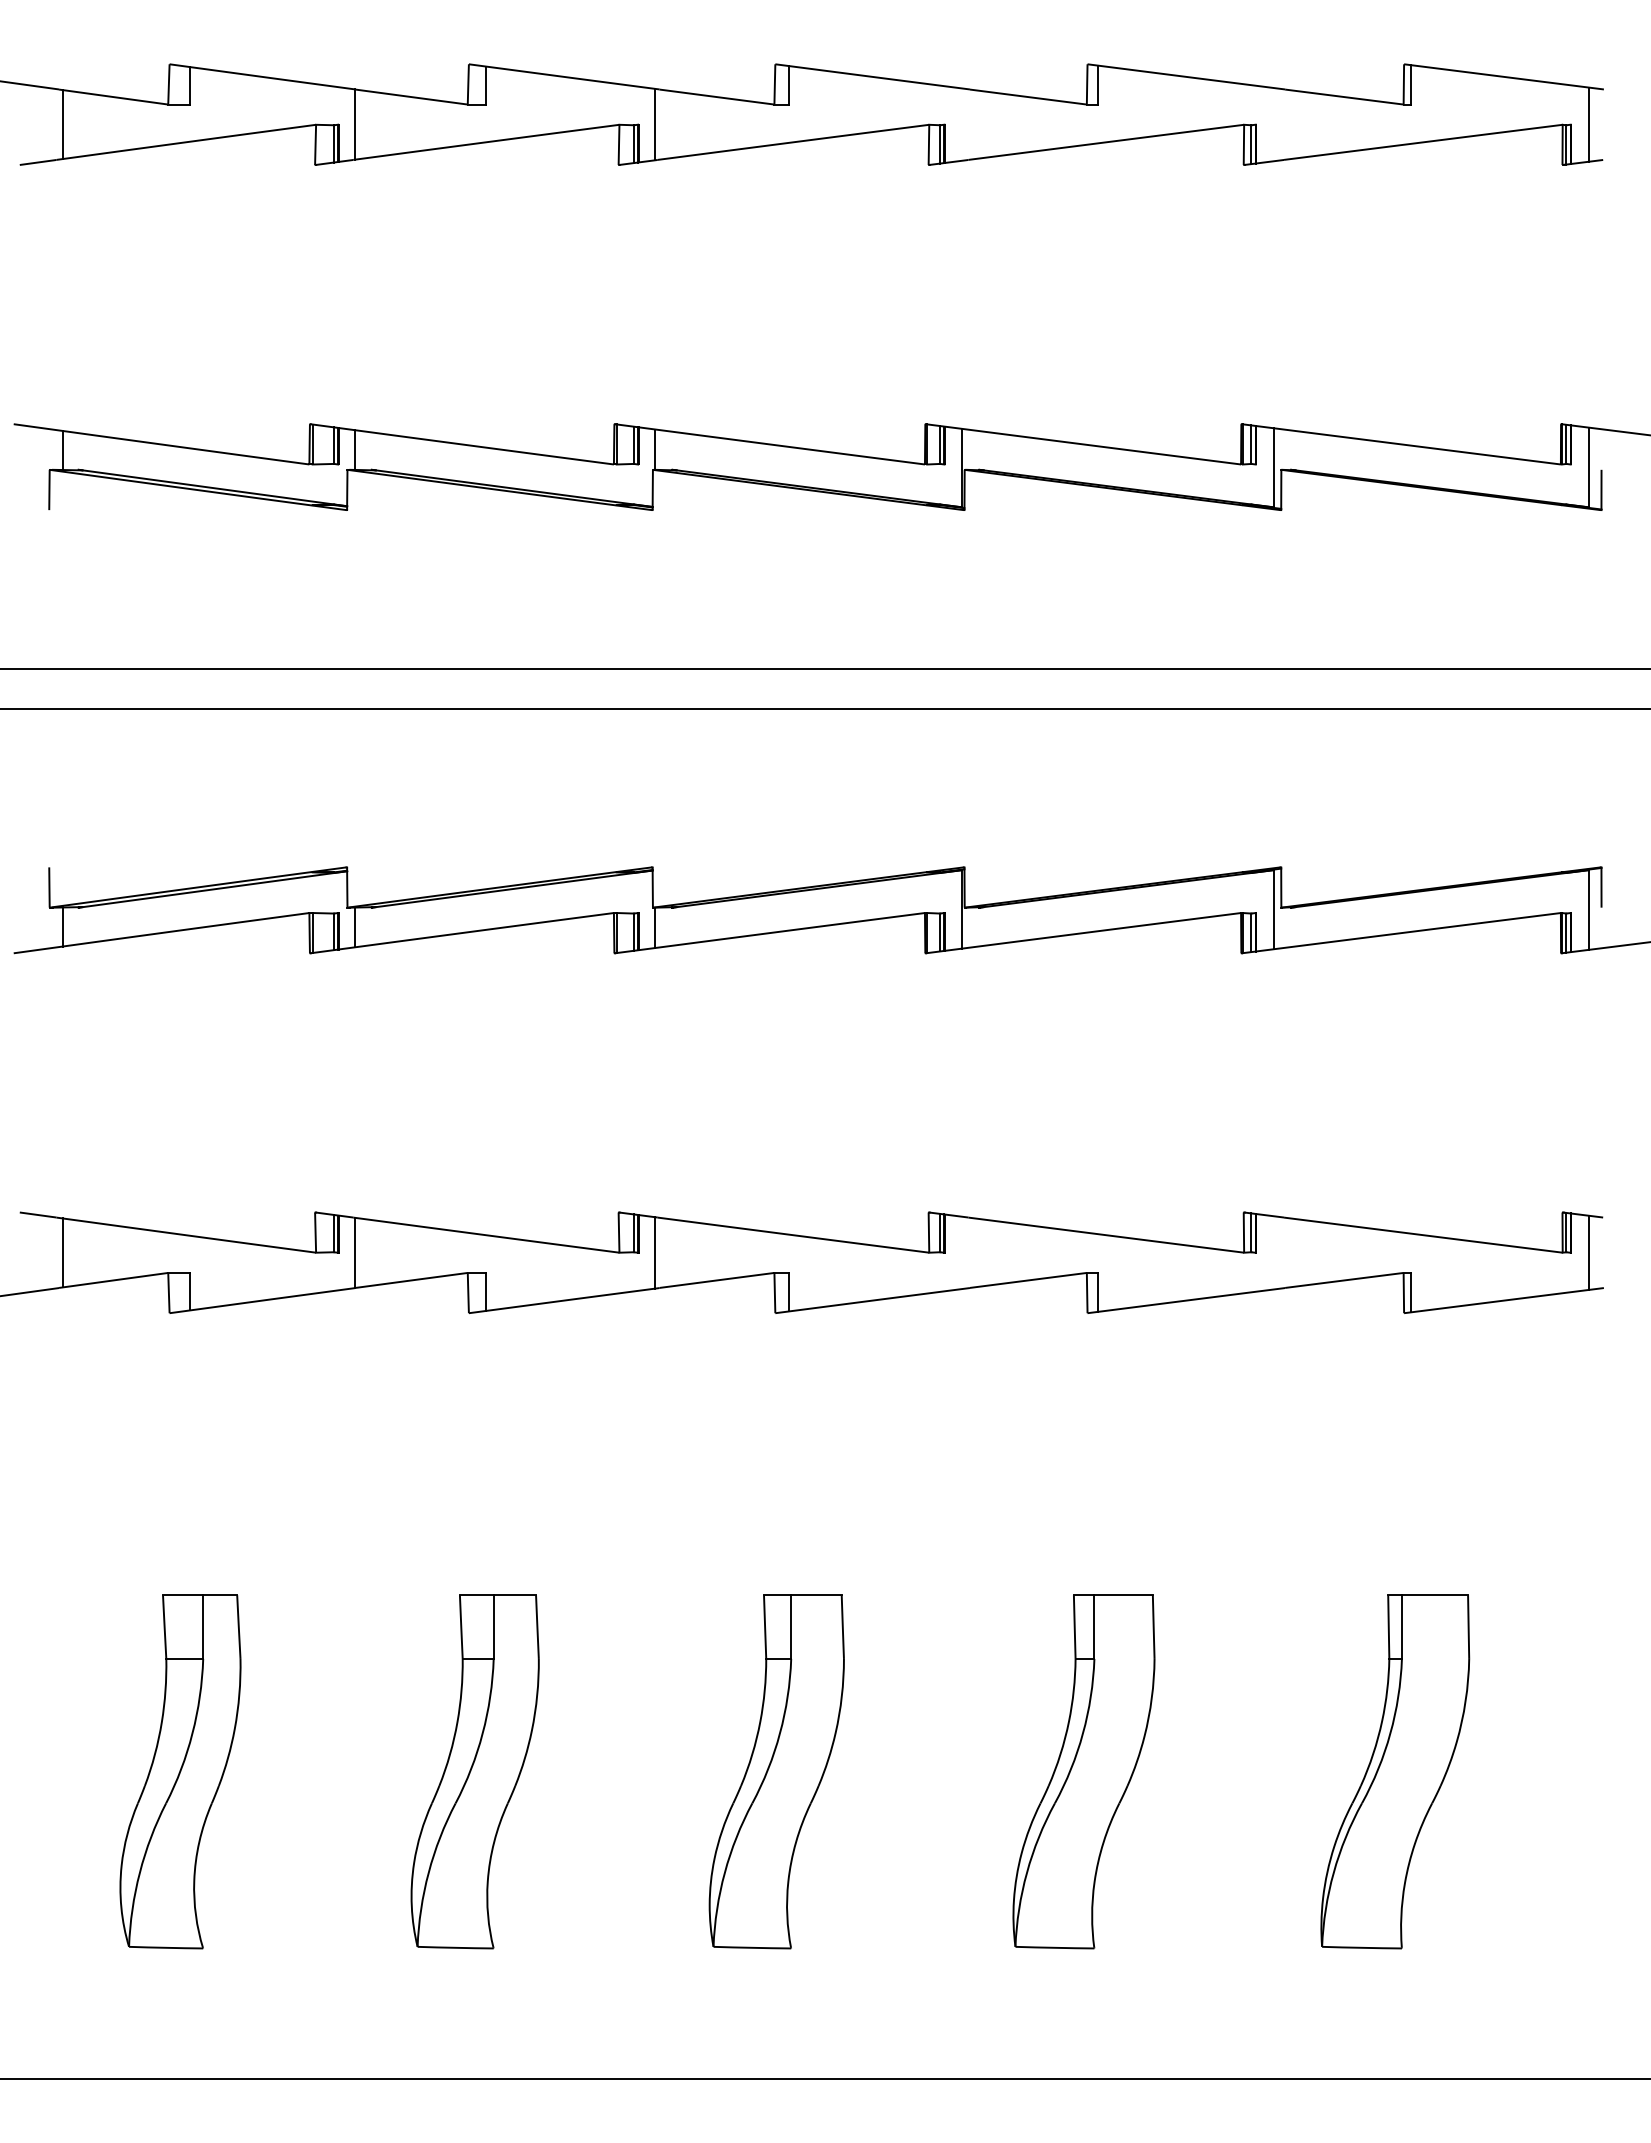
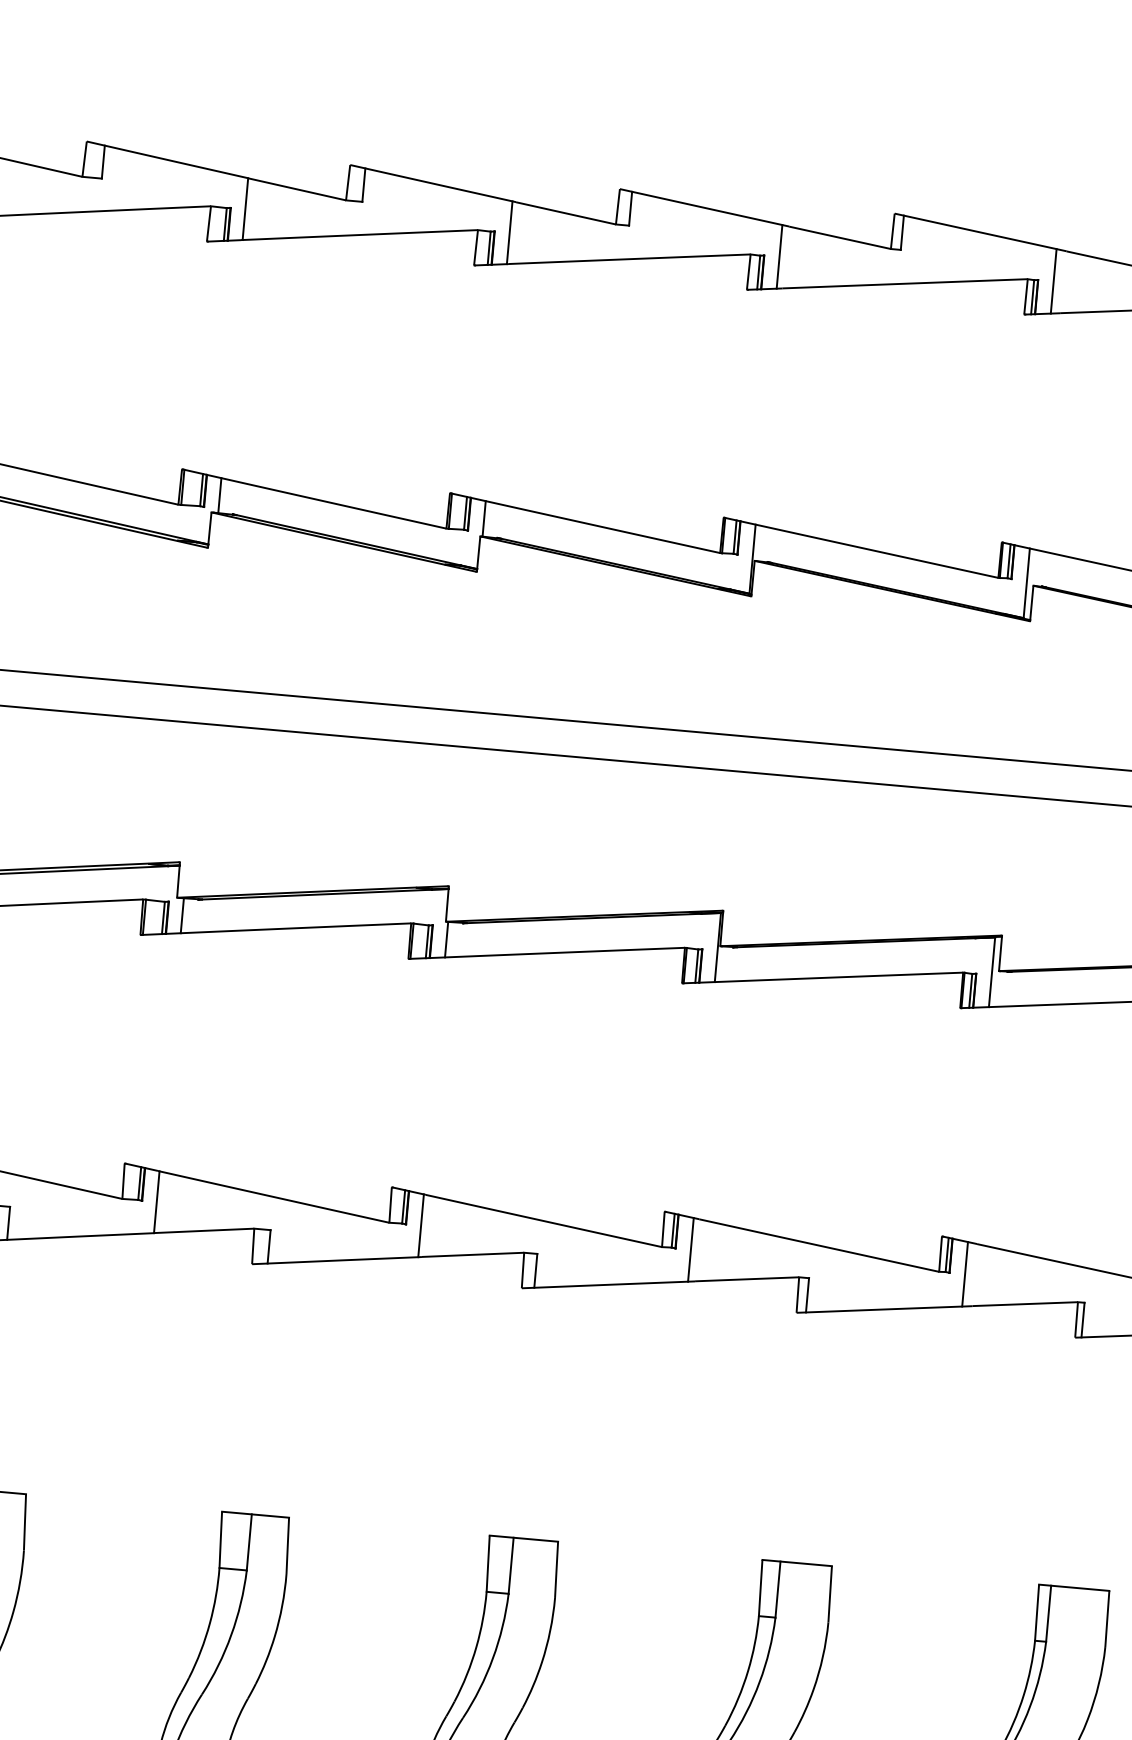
line: (962, 124) -> (779, 256), added
line: (1273, 124) -> (1053, 281), added
line: (962, 1252) -> (691, 1249), added
line: (1273, 1252) -> (965, 1273), added

